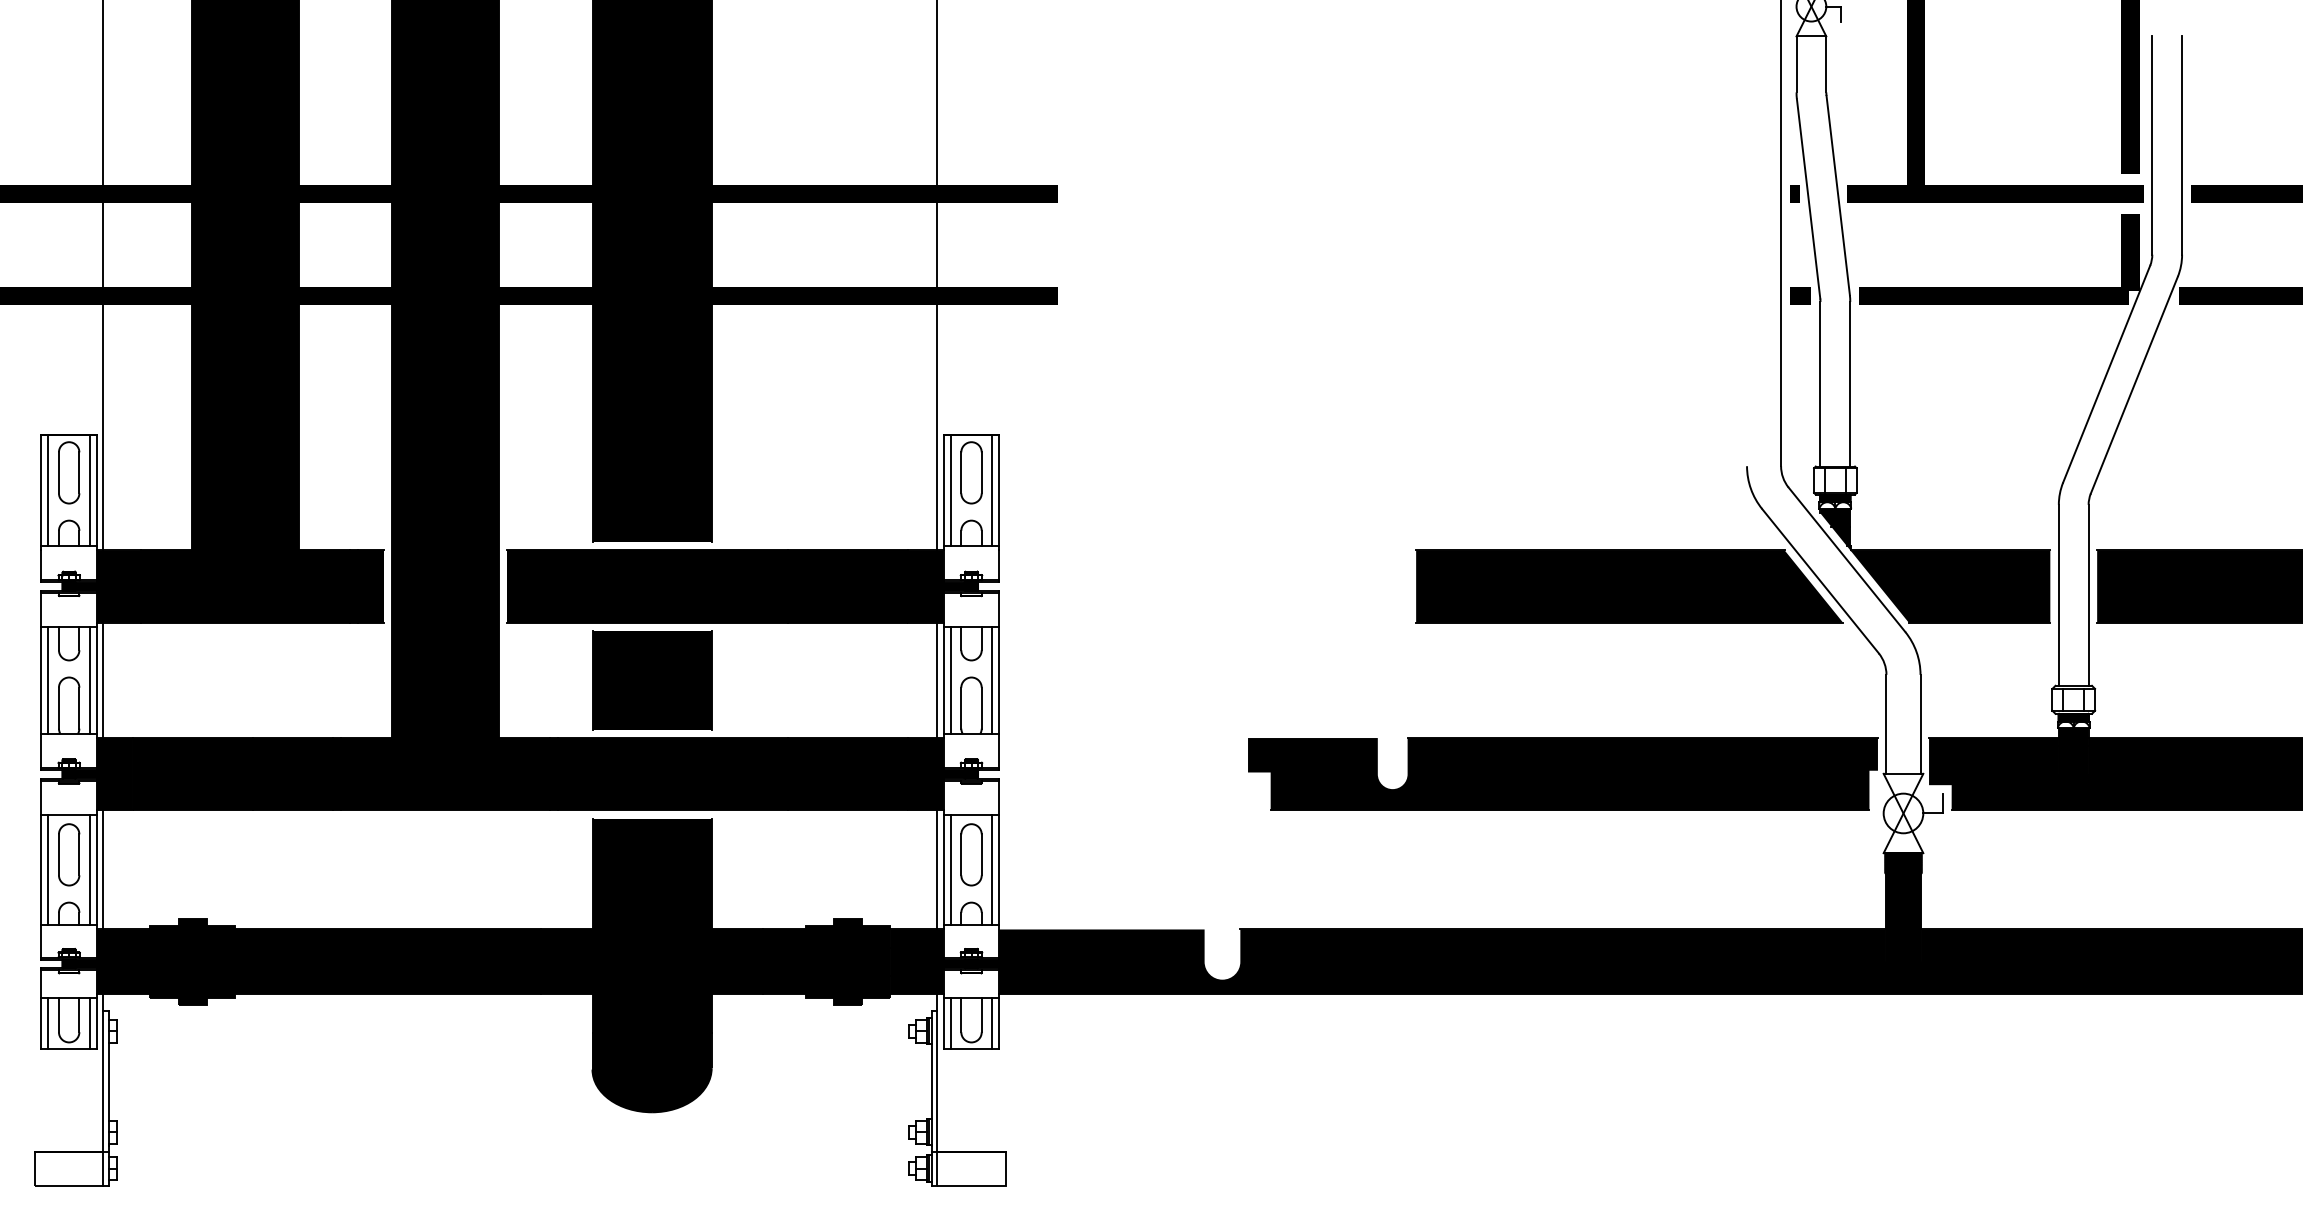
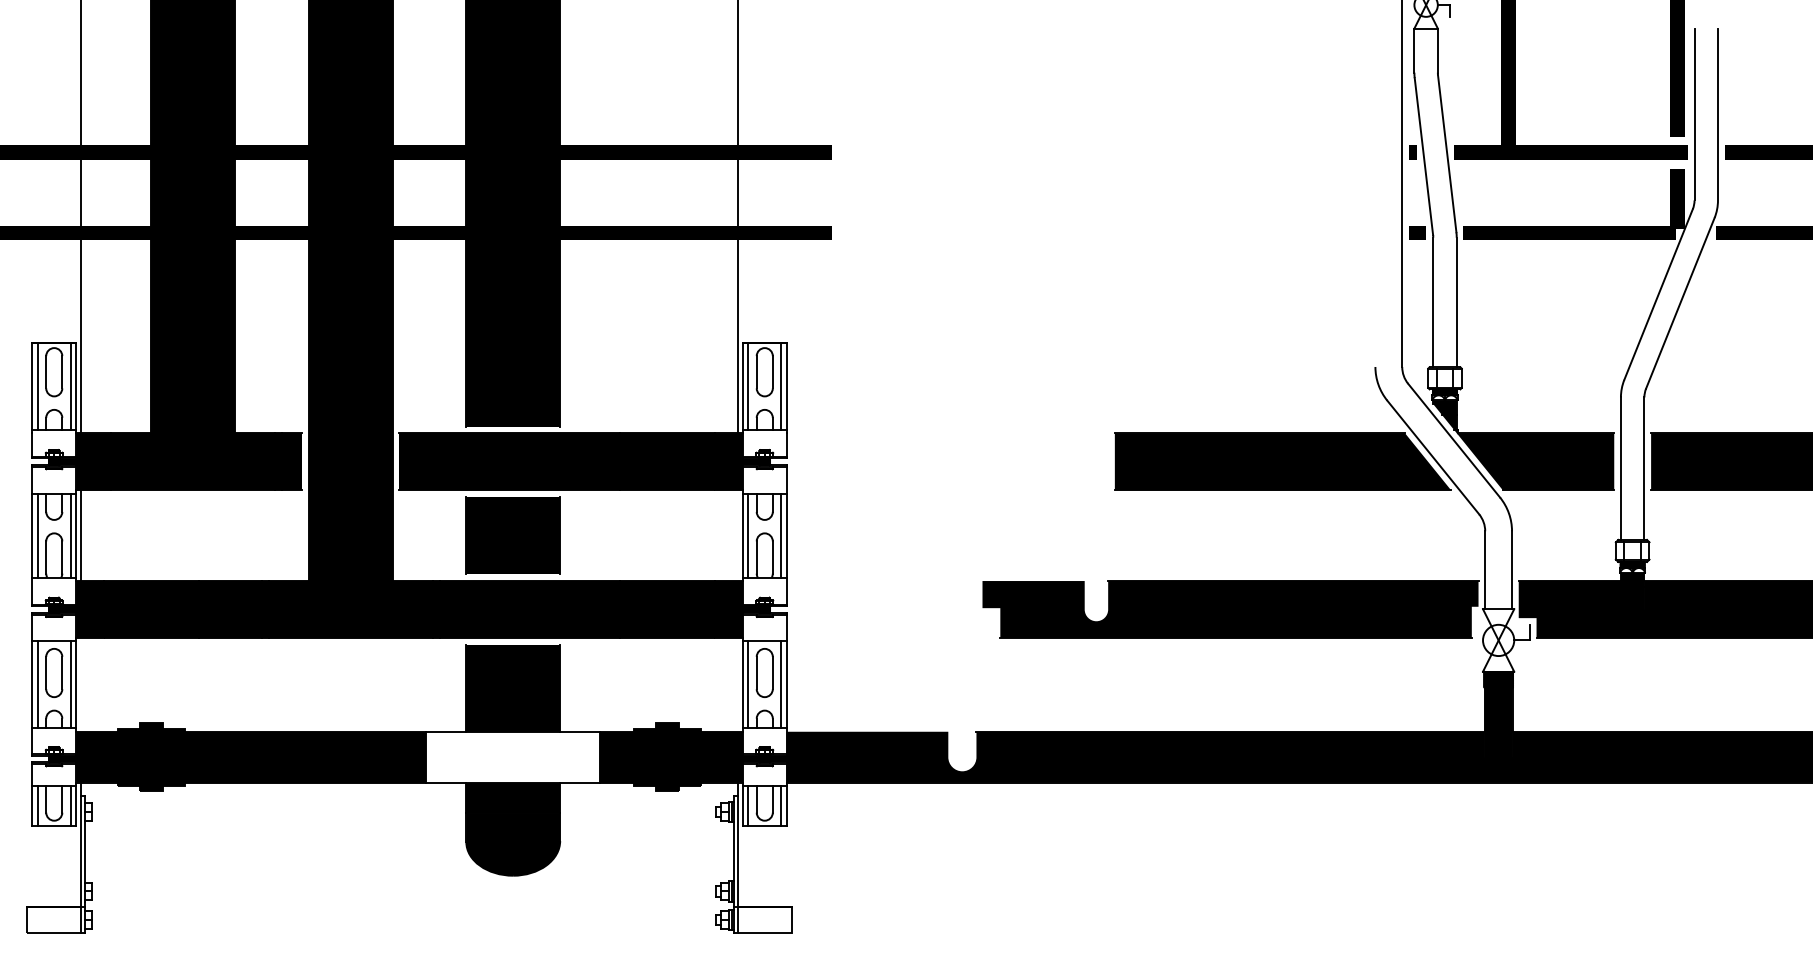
line: (937, 680) -> (737, 535), removed
line: (103, 869) -> (81, 684), removed
line: (937, 869) -> (737, 684), removed
fill: (651, 961) -> (512, 756), removed

